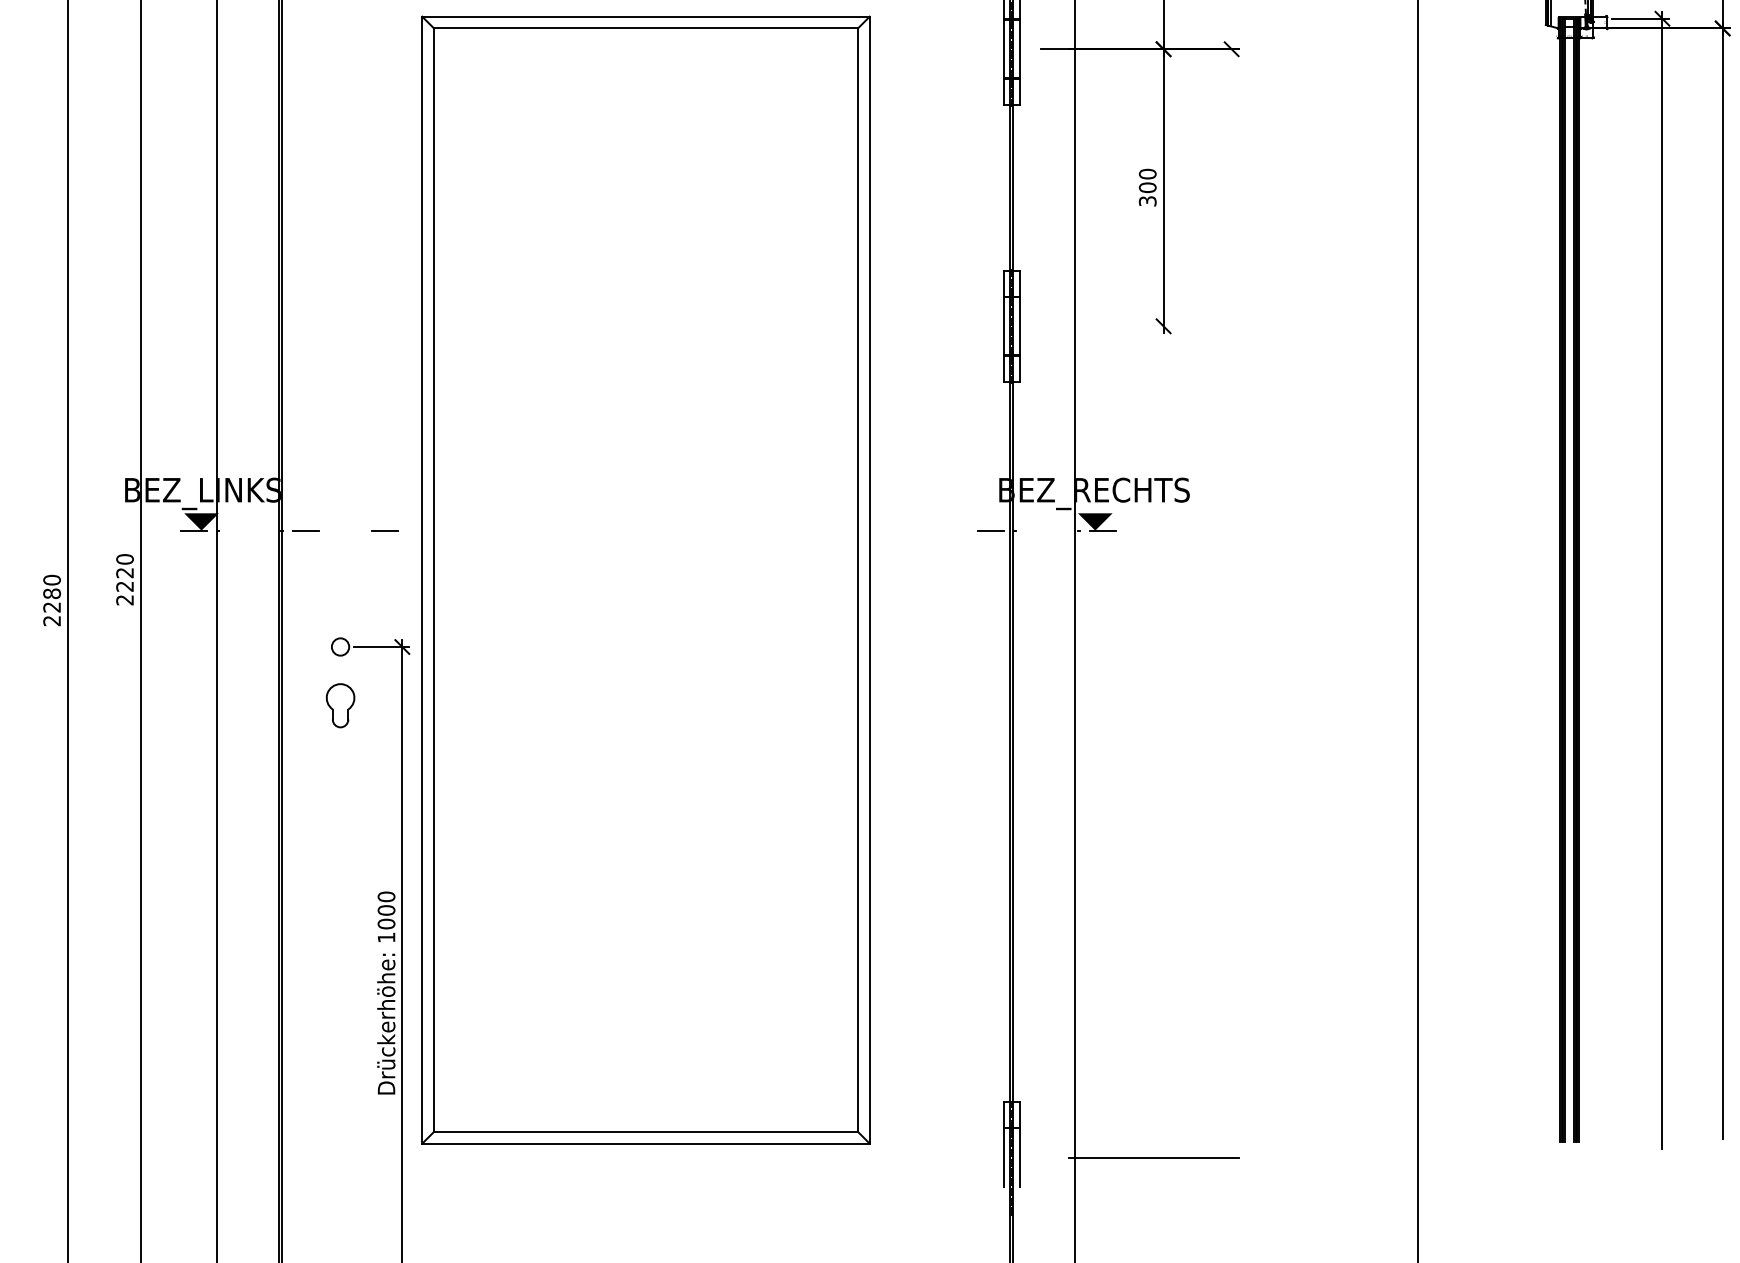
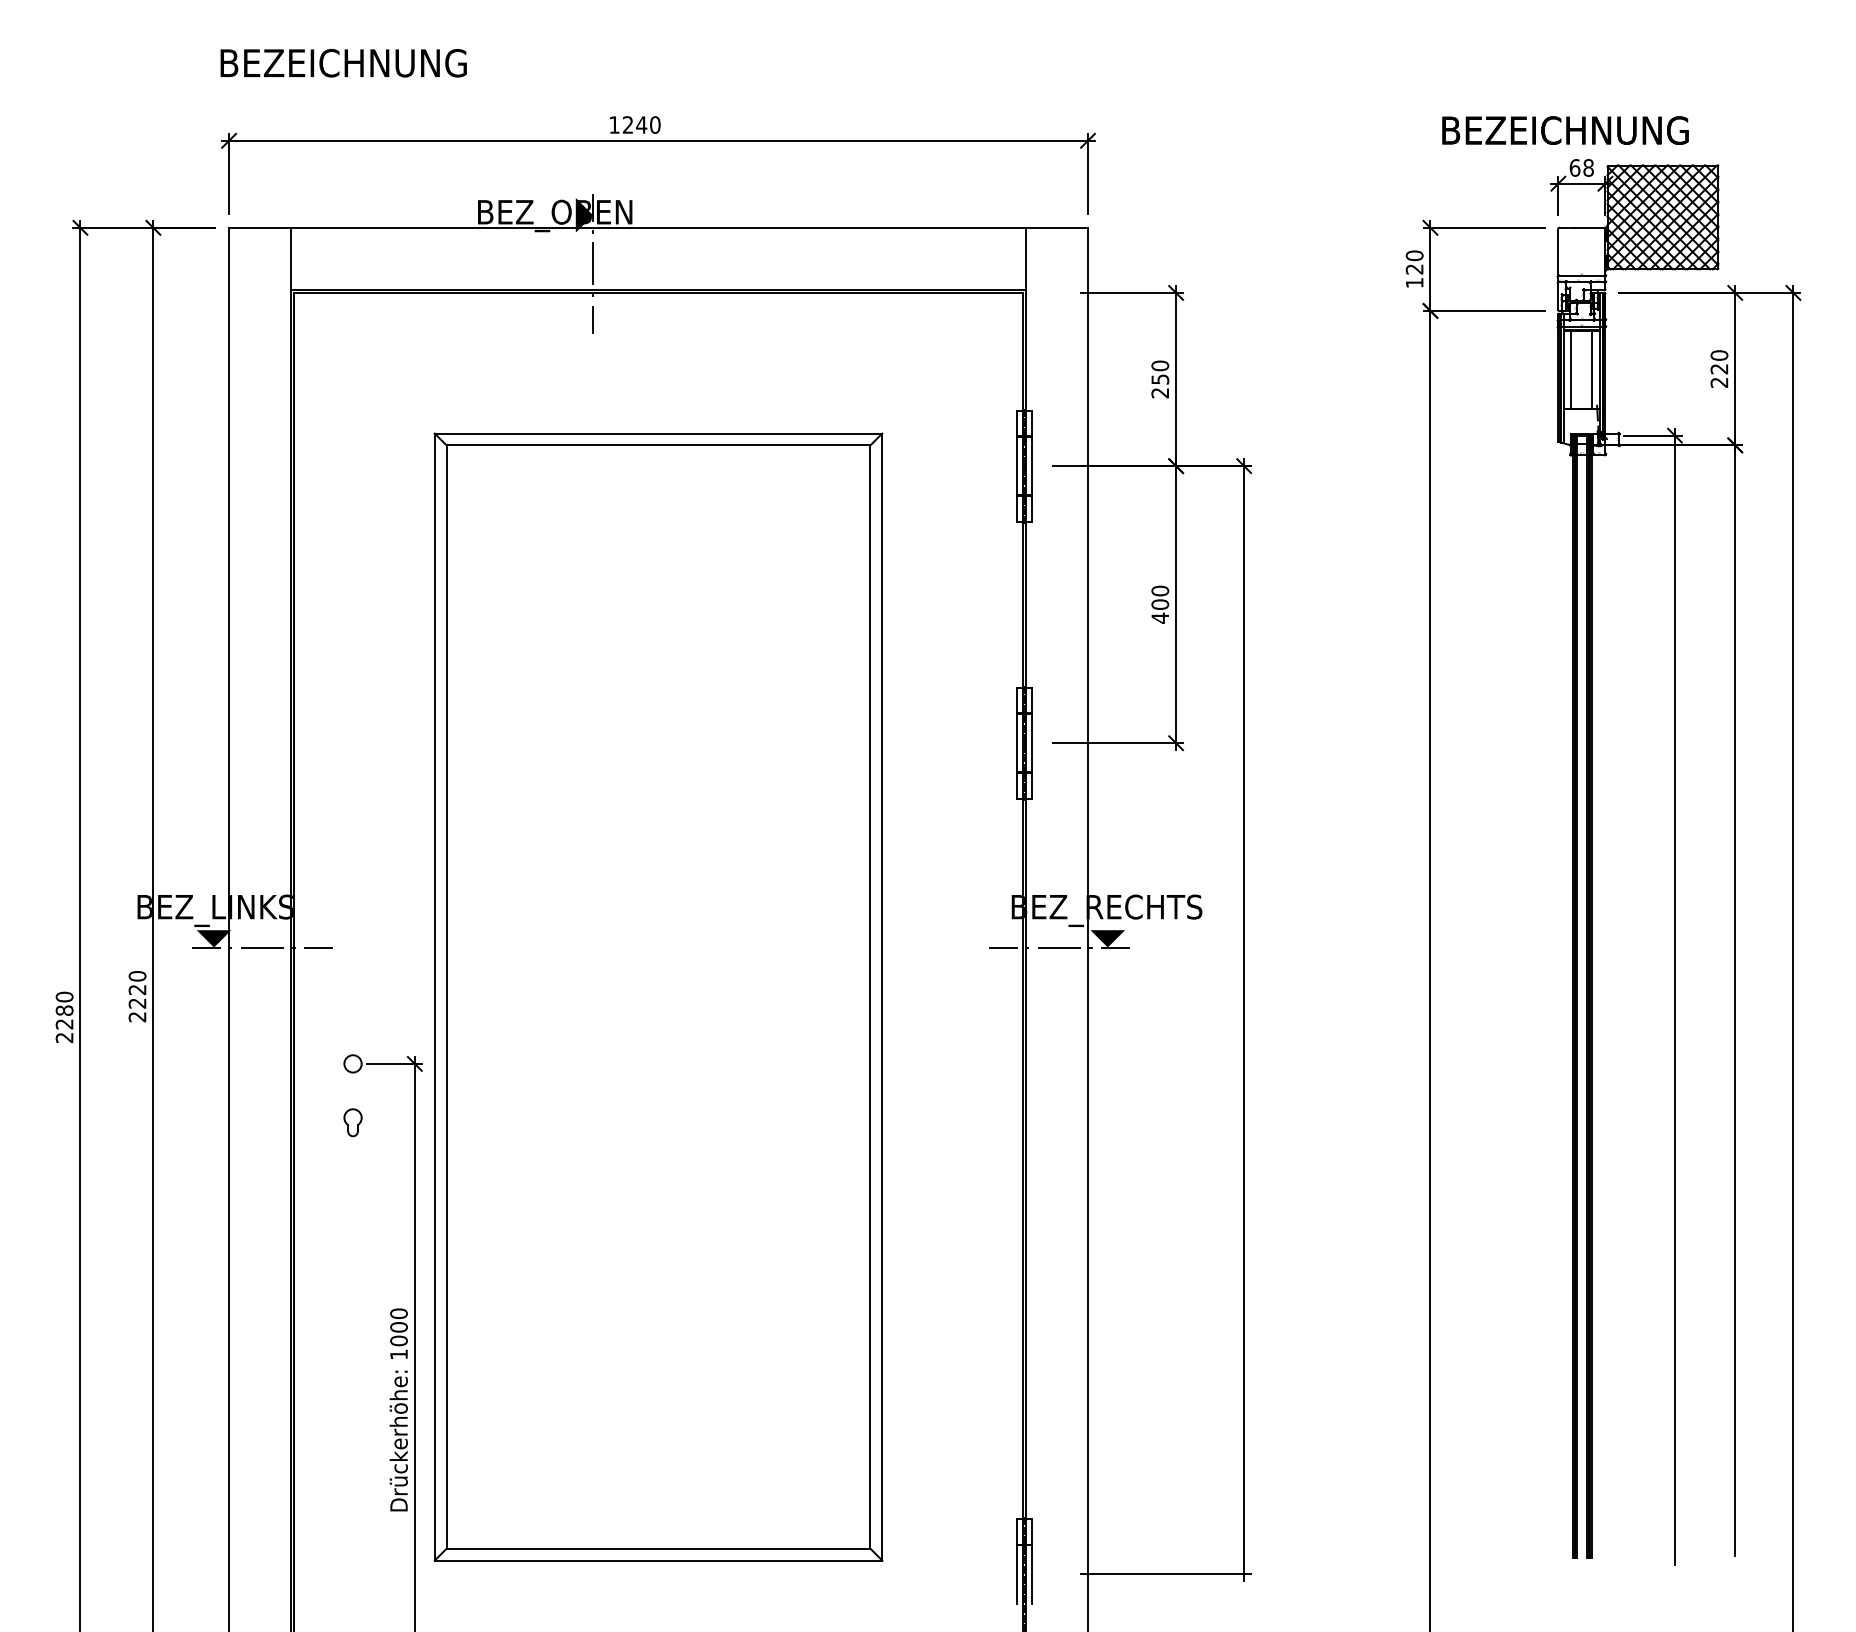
text: (1147, 200) -> (1160, 617), 300 -> 400
line: (1105, 326) -> (1118, 743), added
line: (249, 530) -> (262, 947), added
line: (384, 530) -> (397, 947), removed
line: (1046, 530) -> (1059, 947), added
line: (1231, 603) -> (1244, 1020), added
part: (339, 705) -> (352, 1122), size x0.62

